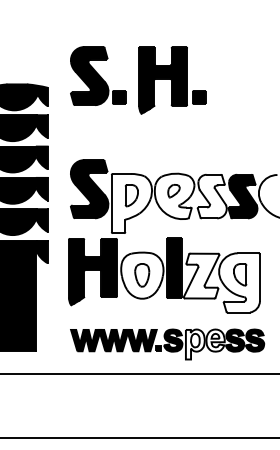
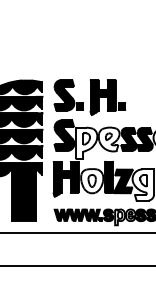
part: (137, 80) -> (89, 97), moved
fill: (211, 196) -> (128, 139), added
fill: (201, 276) -> (123, 181), added

